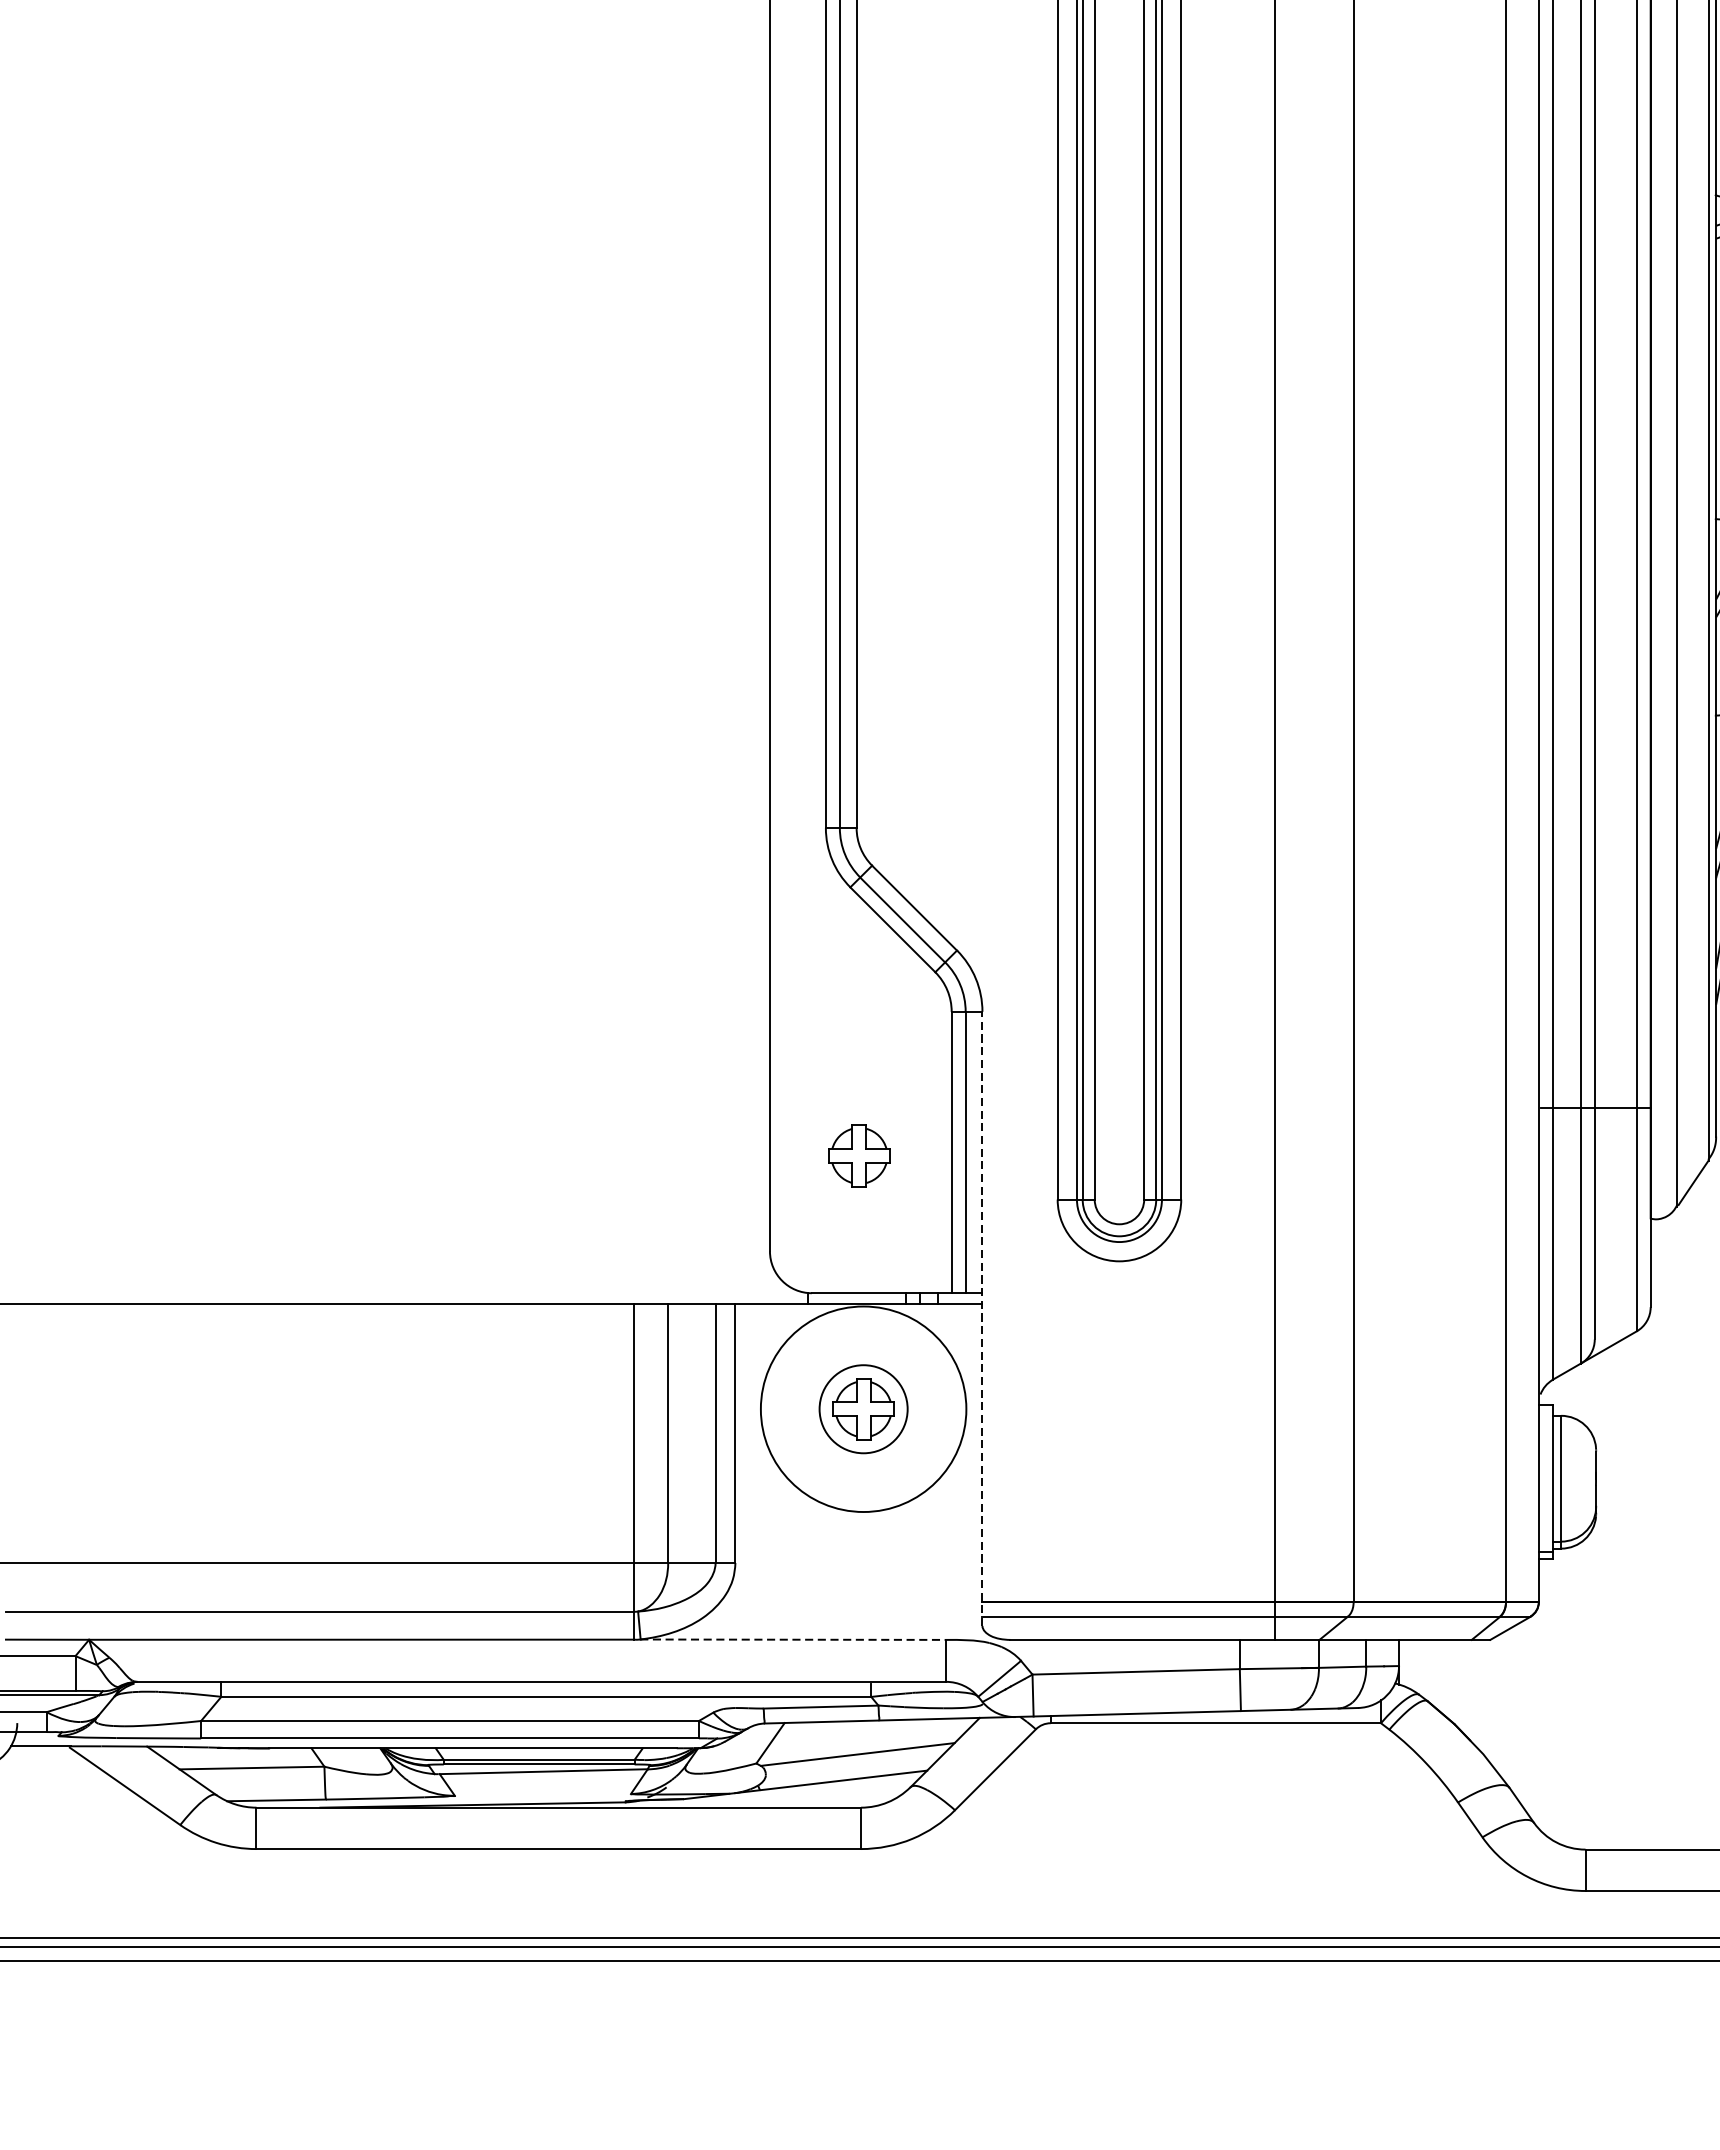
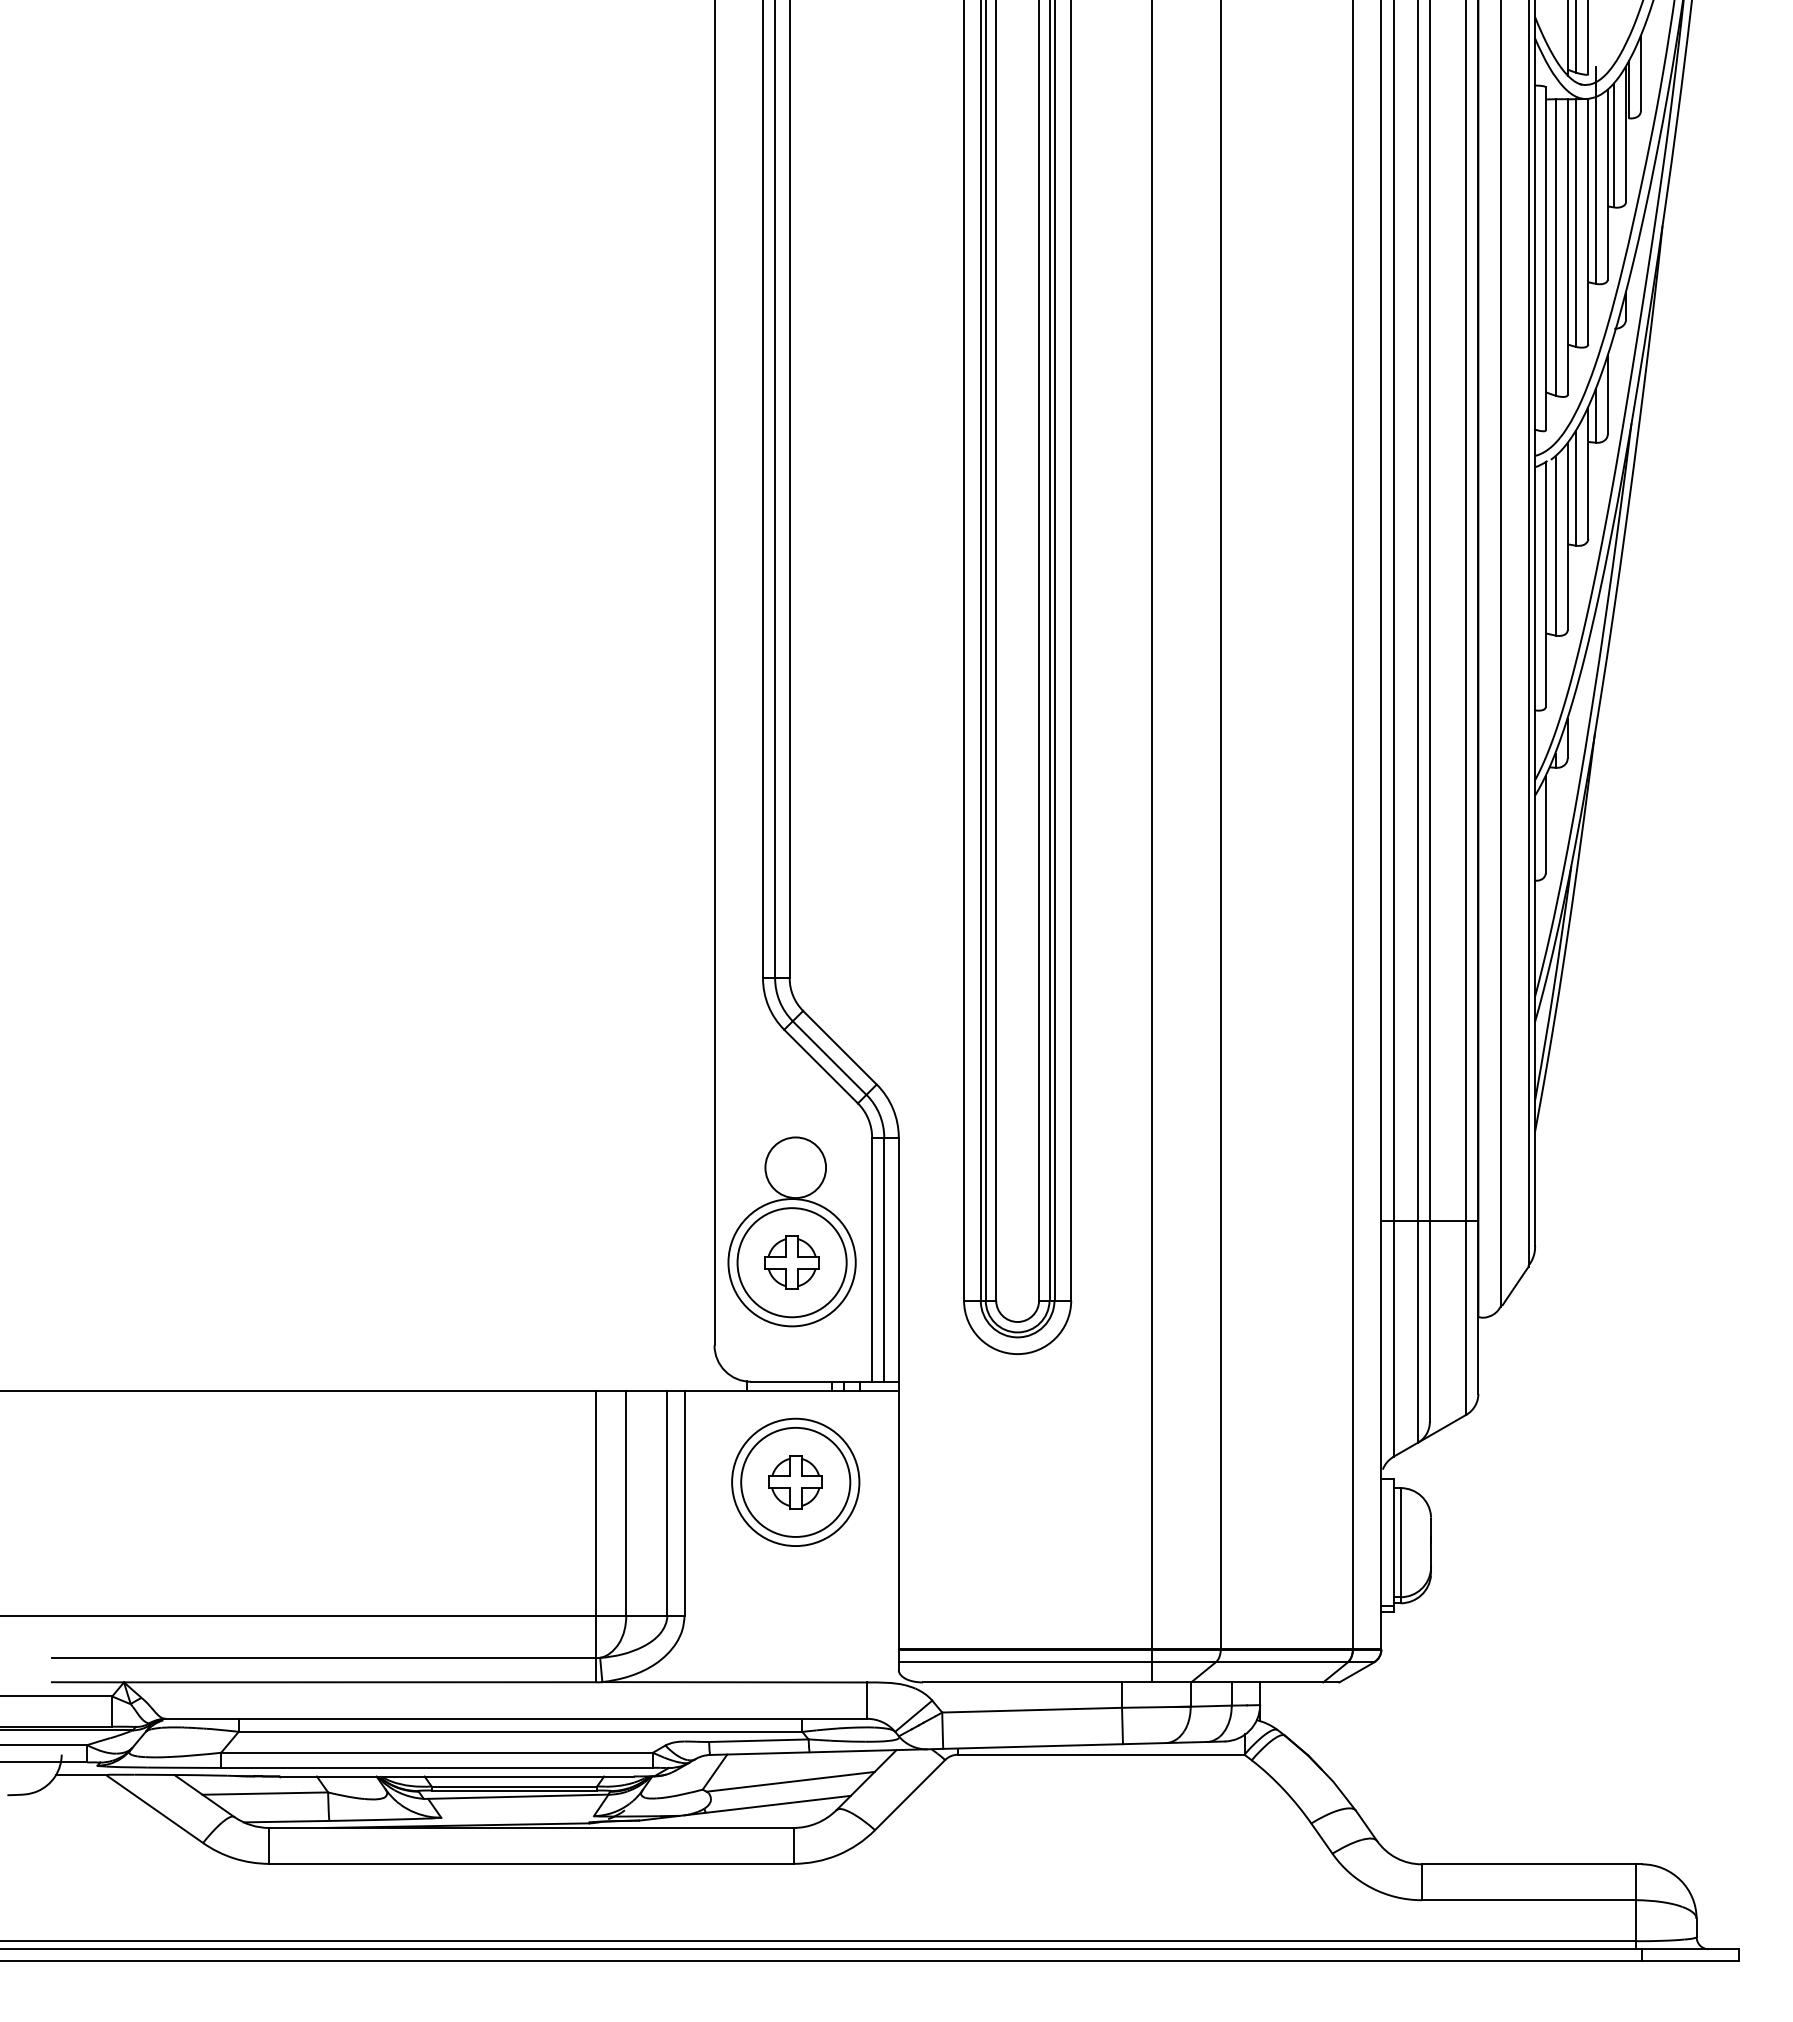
part: (858, 1119) -> (791, 1231), added
line: (982, 1318) -> (898, 1403), dashed -> solid
circle: (863, 1408) -> (795, 1481), size x1.43
circle: (863, 1409) -> (795, 1482), size x0.71
line: (792, 1639) -> (734, 1682), dashed -> solid

